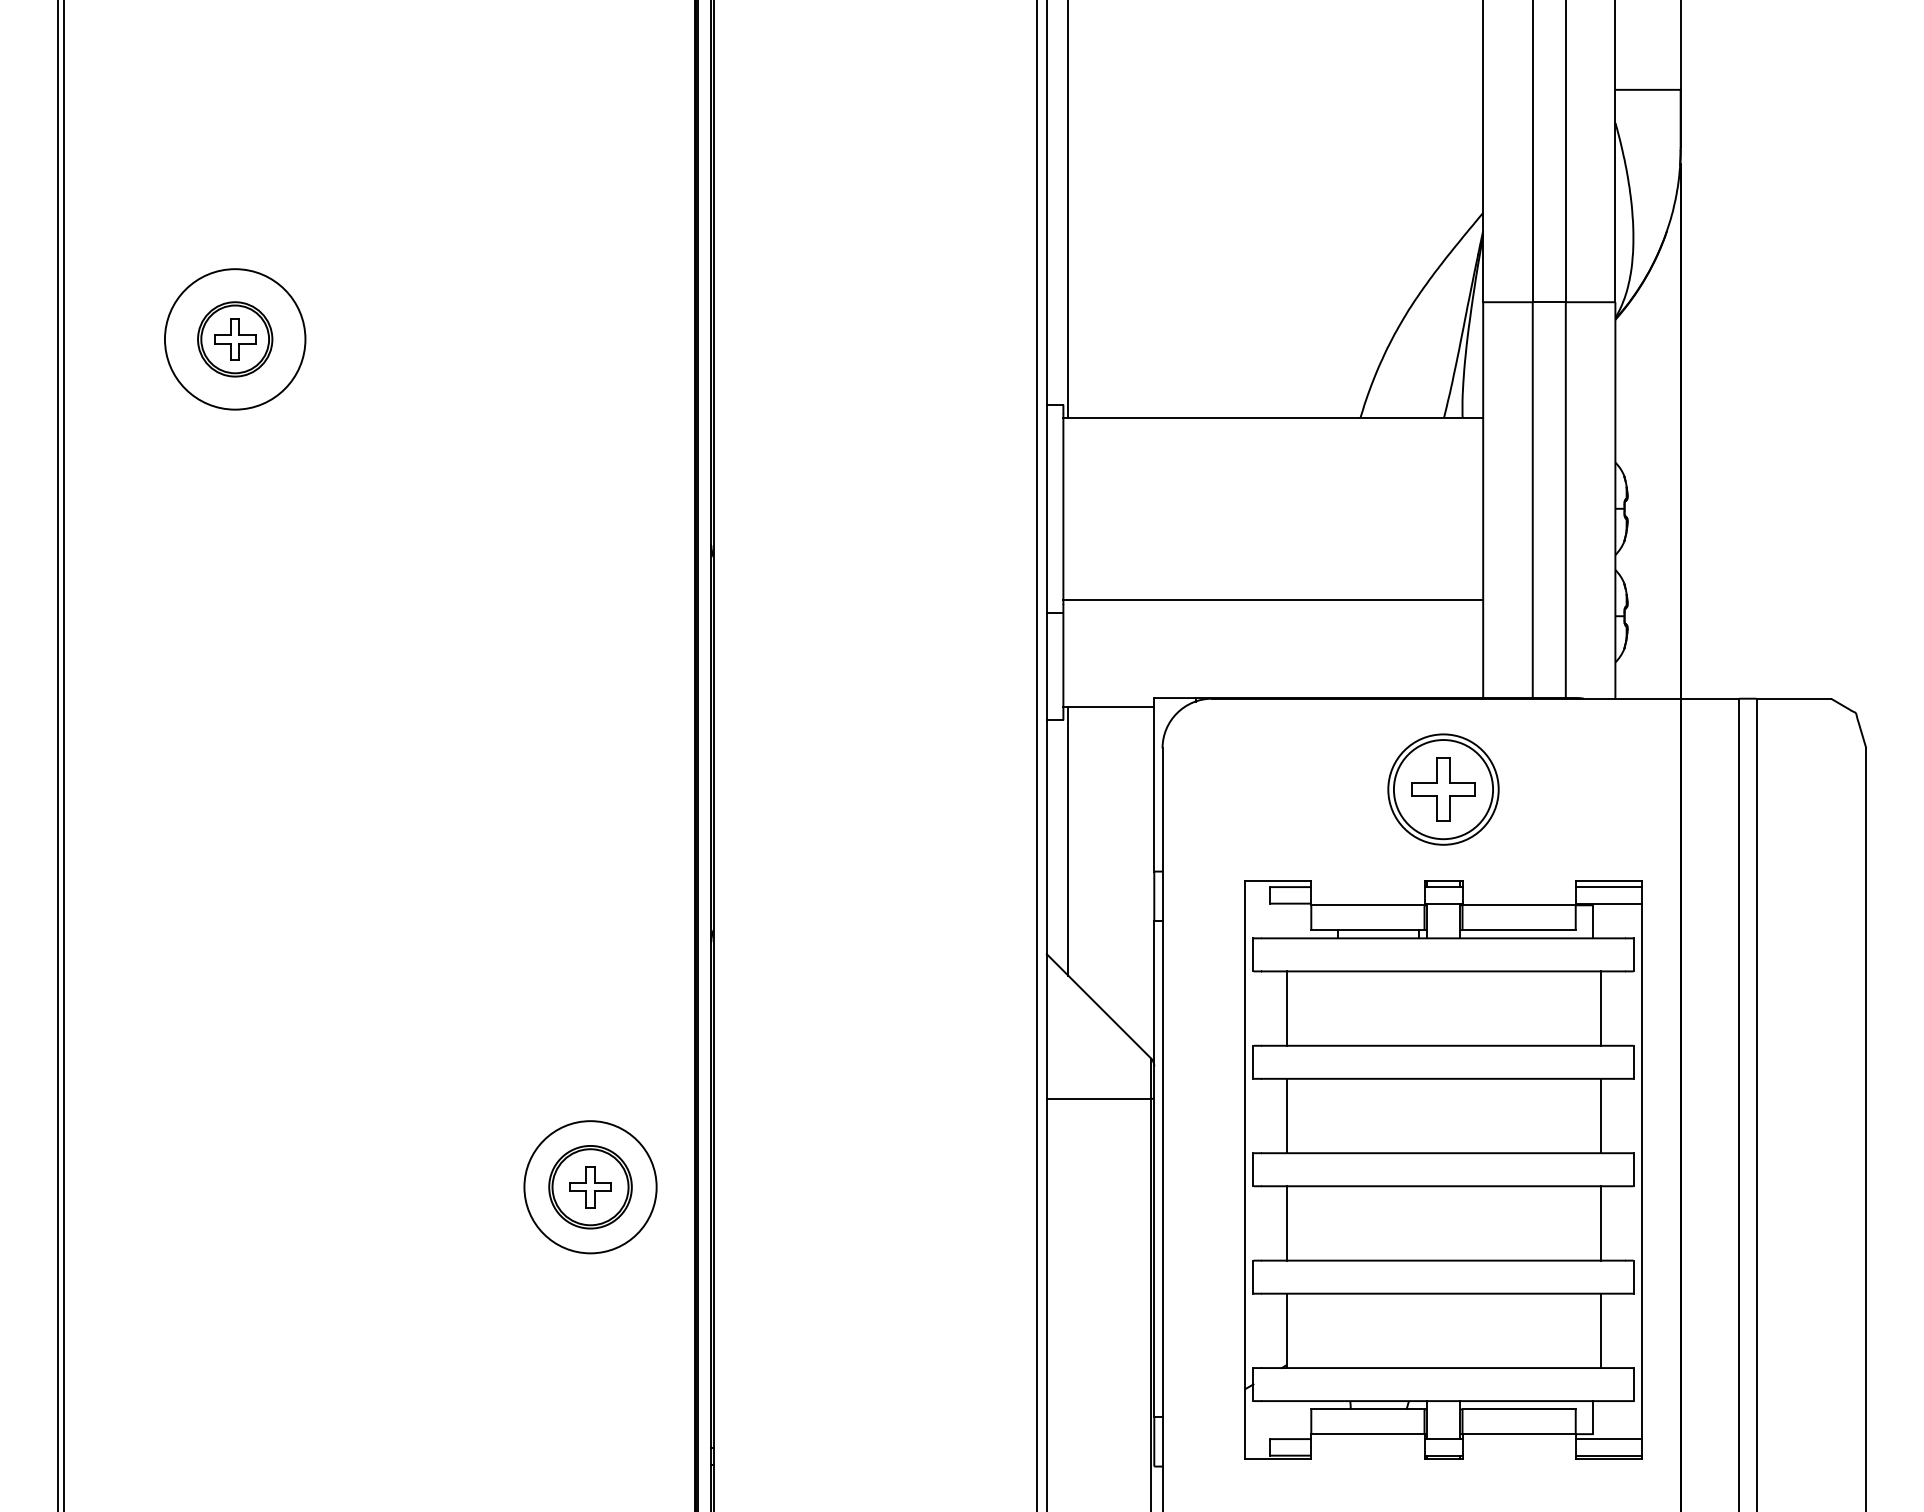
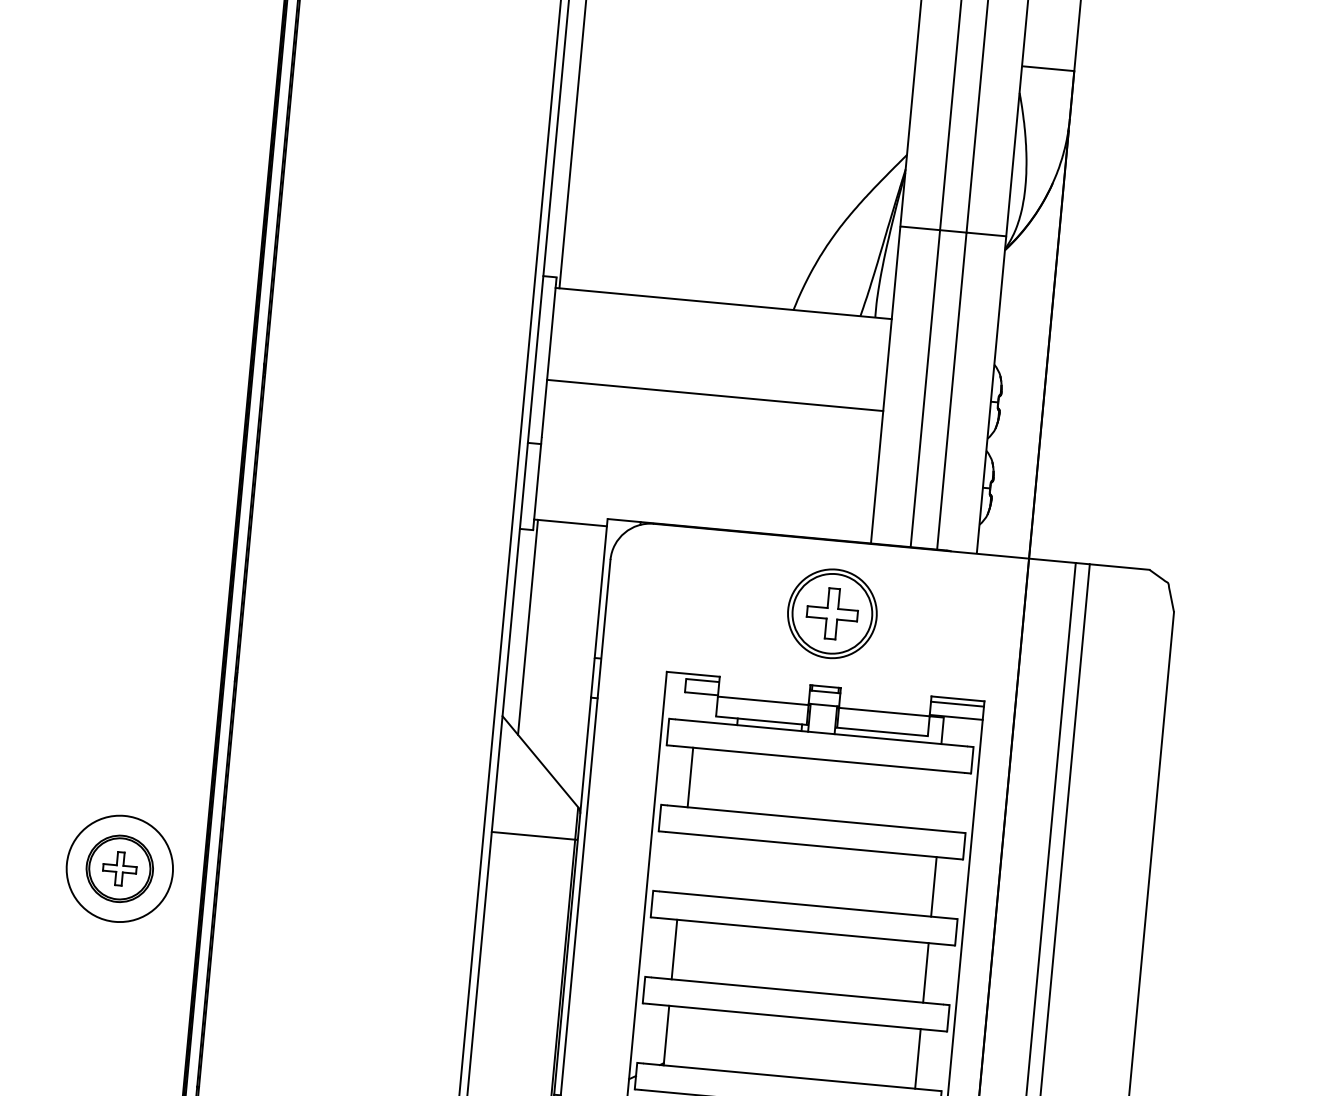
line: (1273, 599) -> (715, 395), moved
line: (1600, 1008) -> (941, 800), removed
line: (1286, 1115) -> (682, 863), removed

